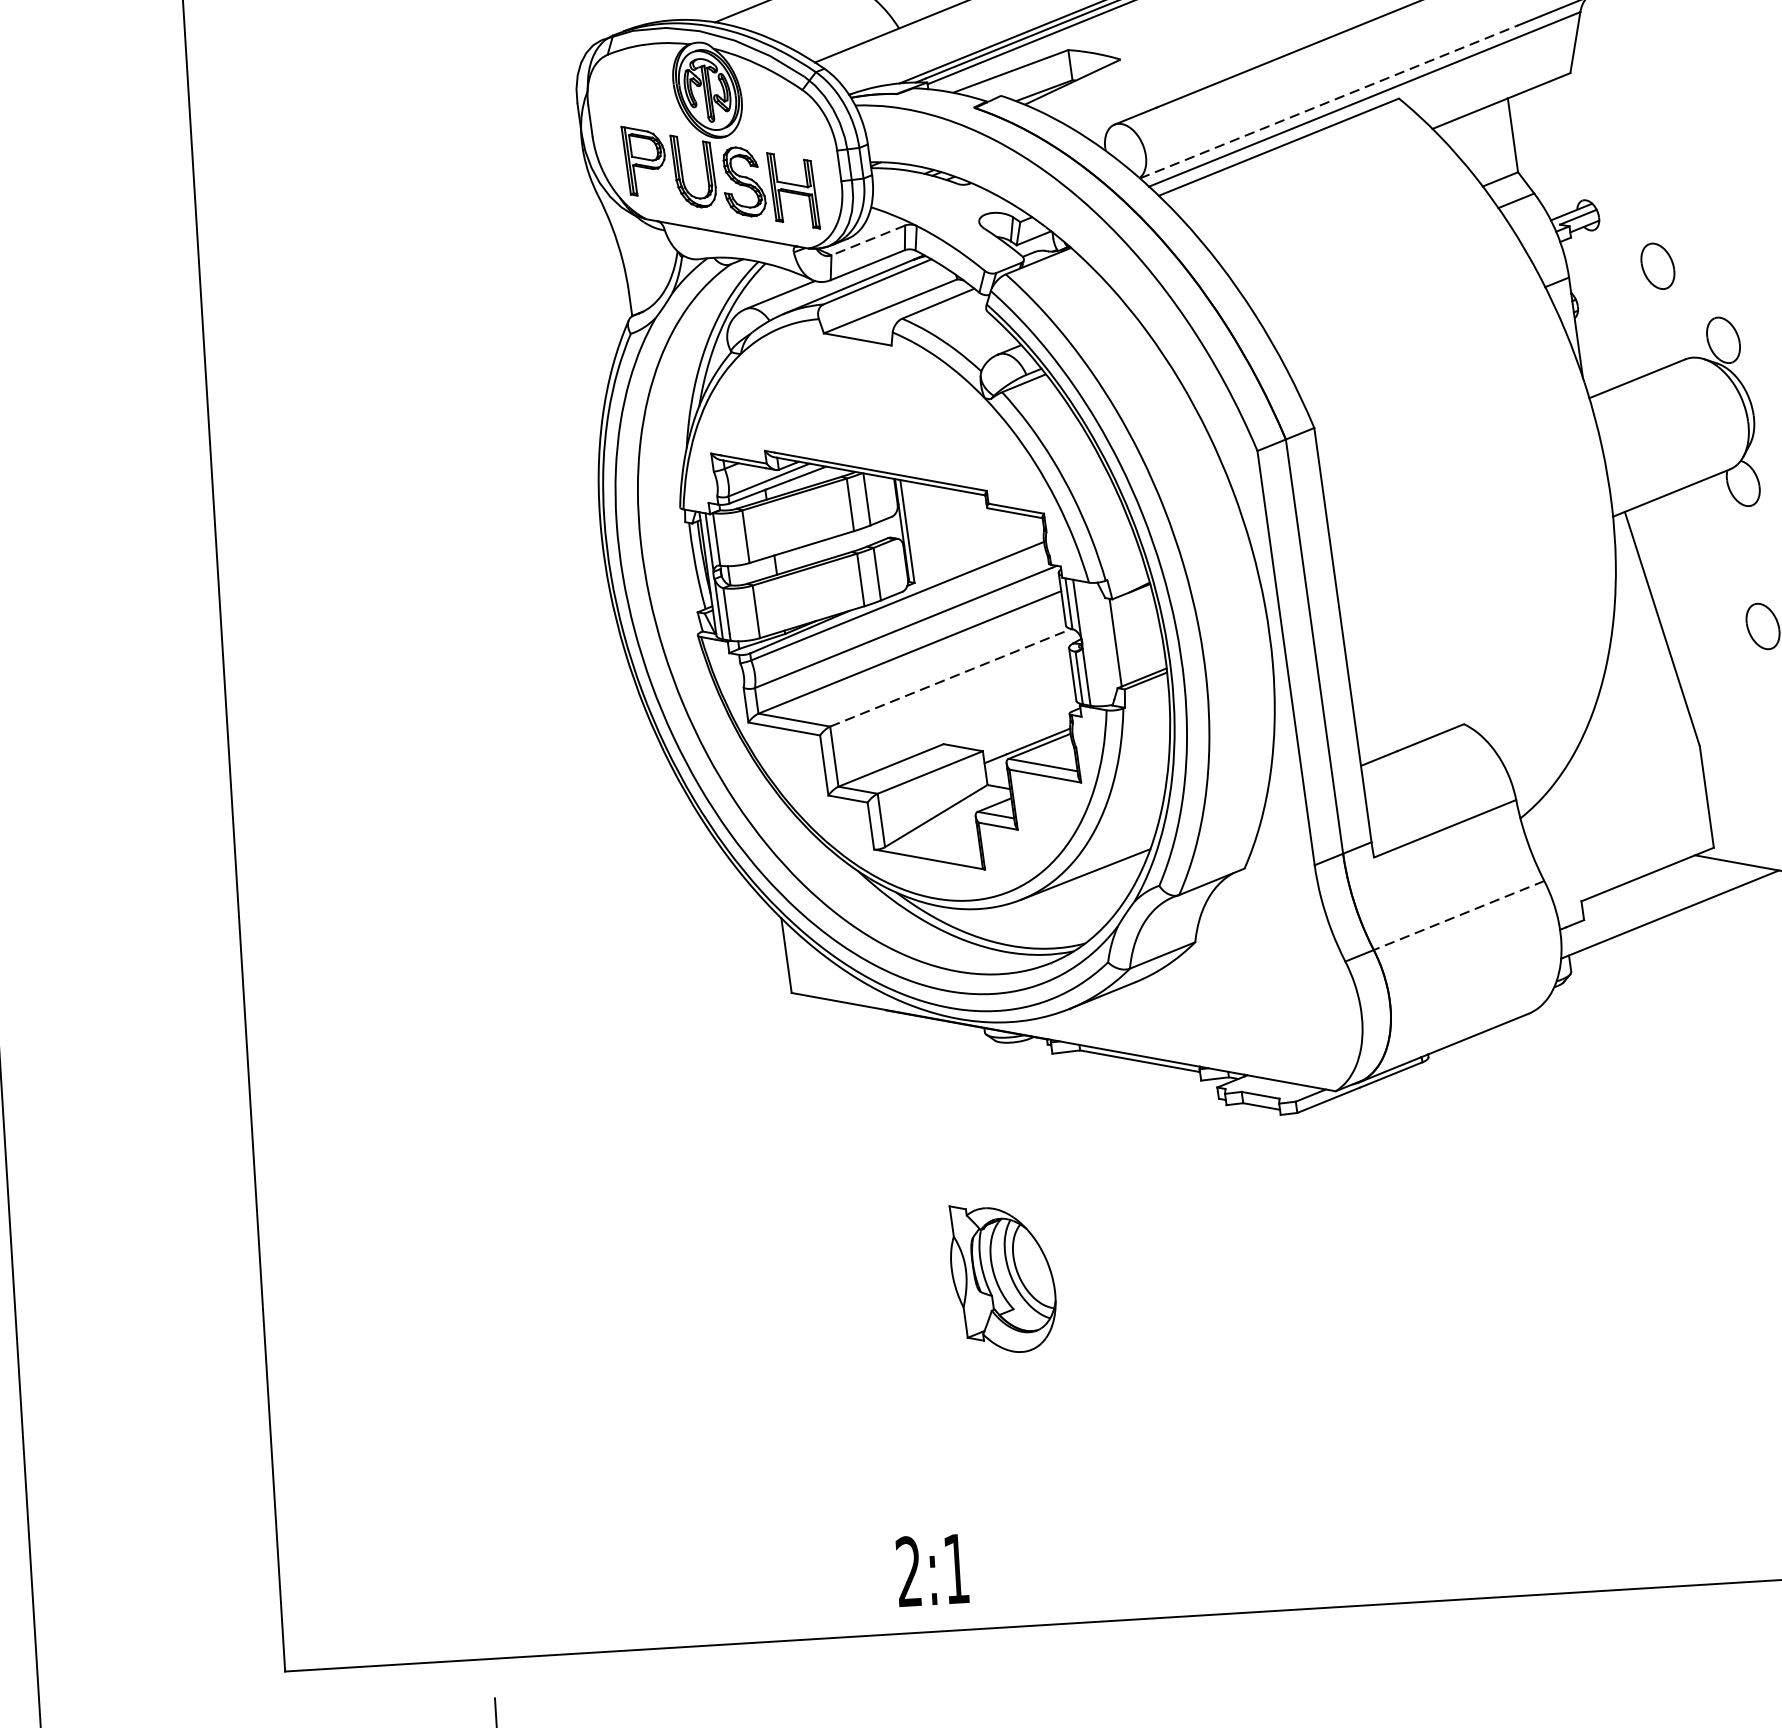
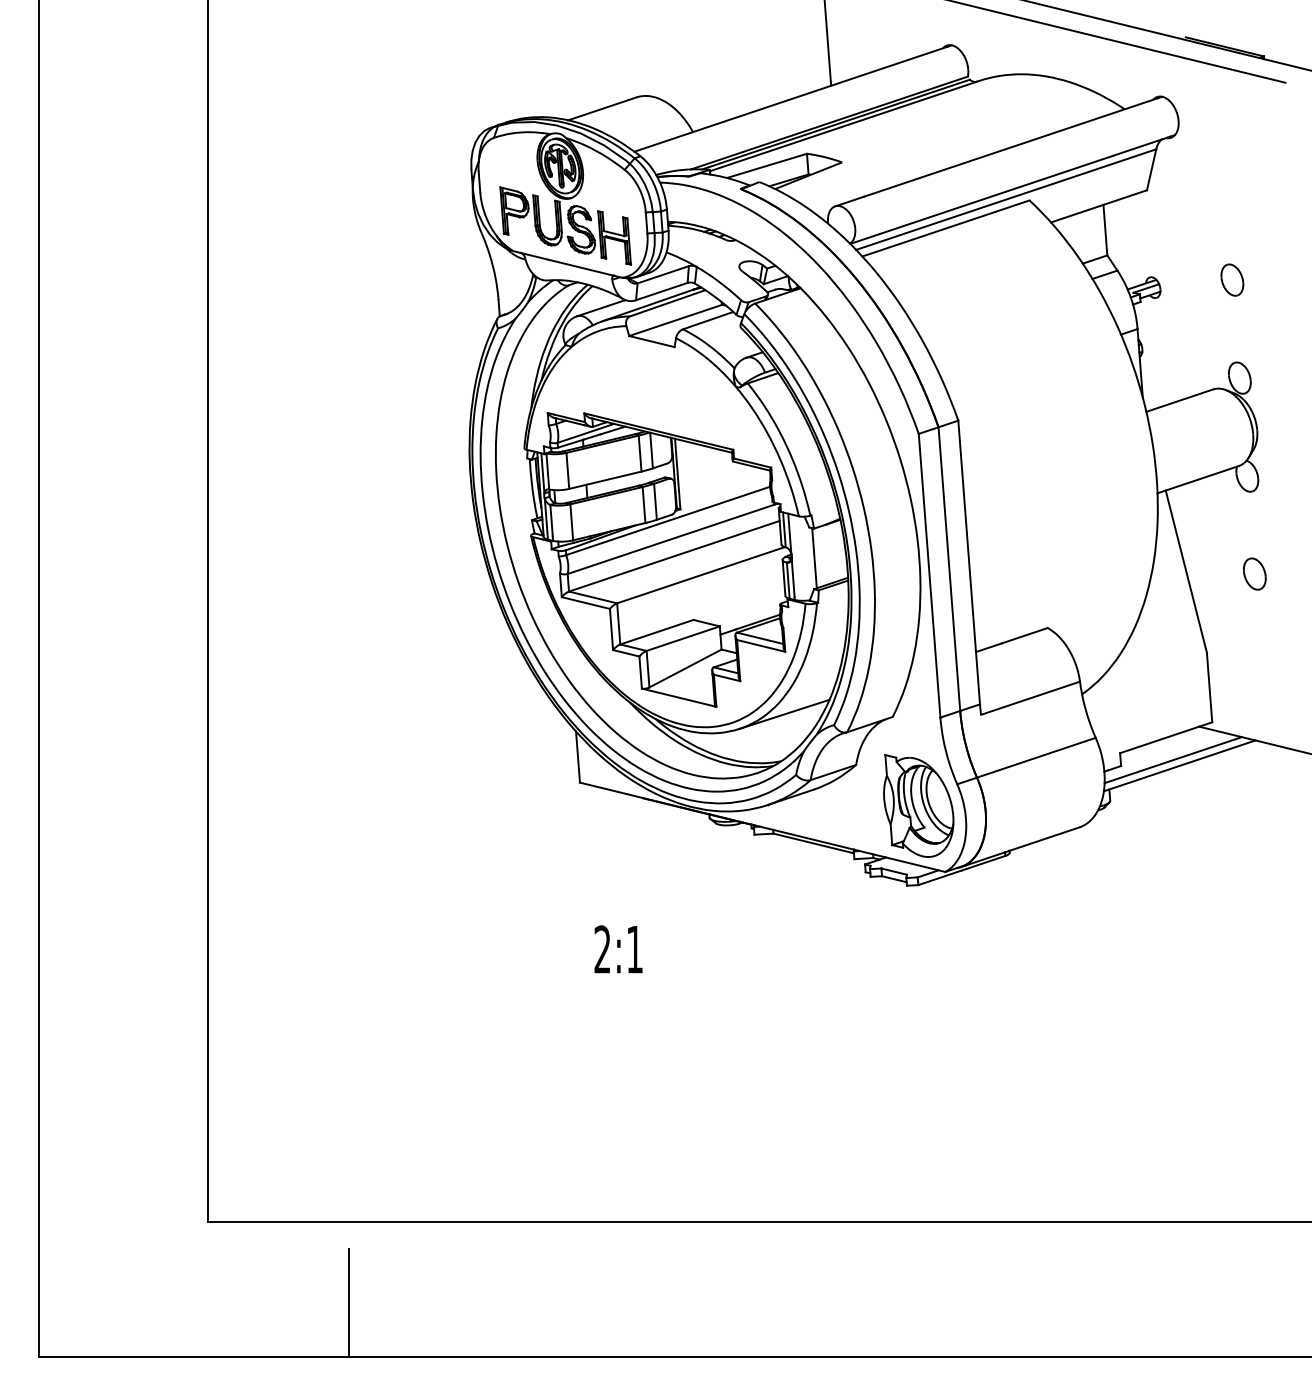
line: (1328, 101) -> (981, 199), dashed -> solid
line: (867, 240) -> (662, 274), dashed -> solid
part: (1658, 265) -> (1232, 279), moved
line: (951, 678) -> (701, 575), dashed -> solid
line: (1659, 907) -> (1172, 760), added
line: (1459, 915) -> (1036, 757), dashed -> solid
part: (1002, 1277) -> (918, 805), moved
text: (932, 1570) -> (618, 949), moved

